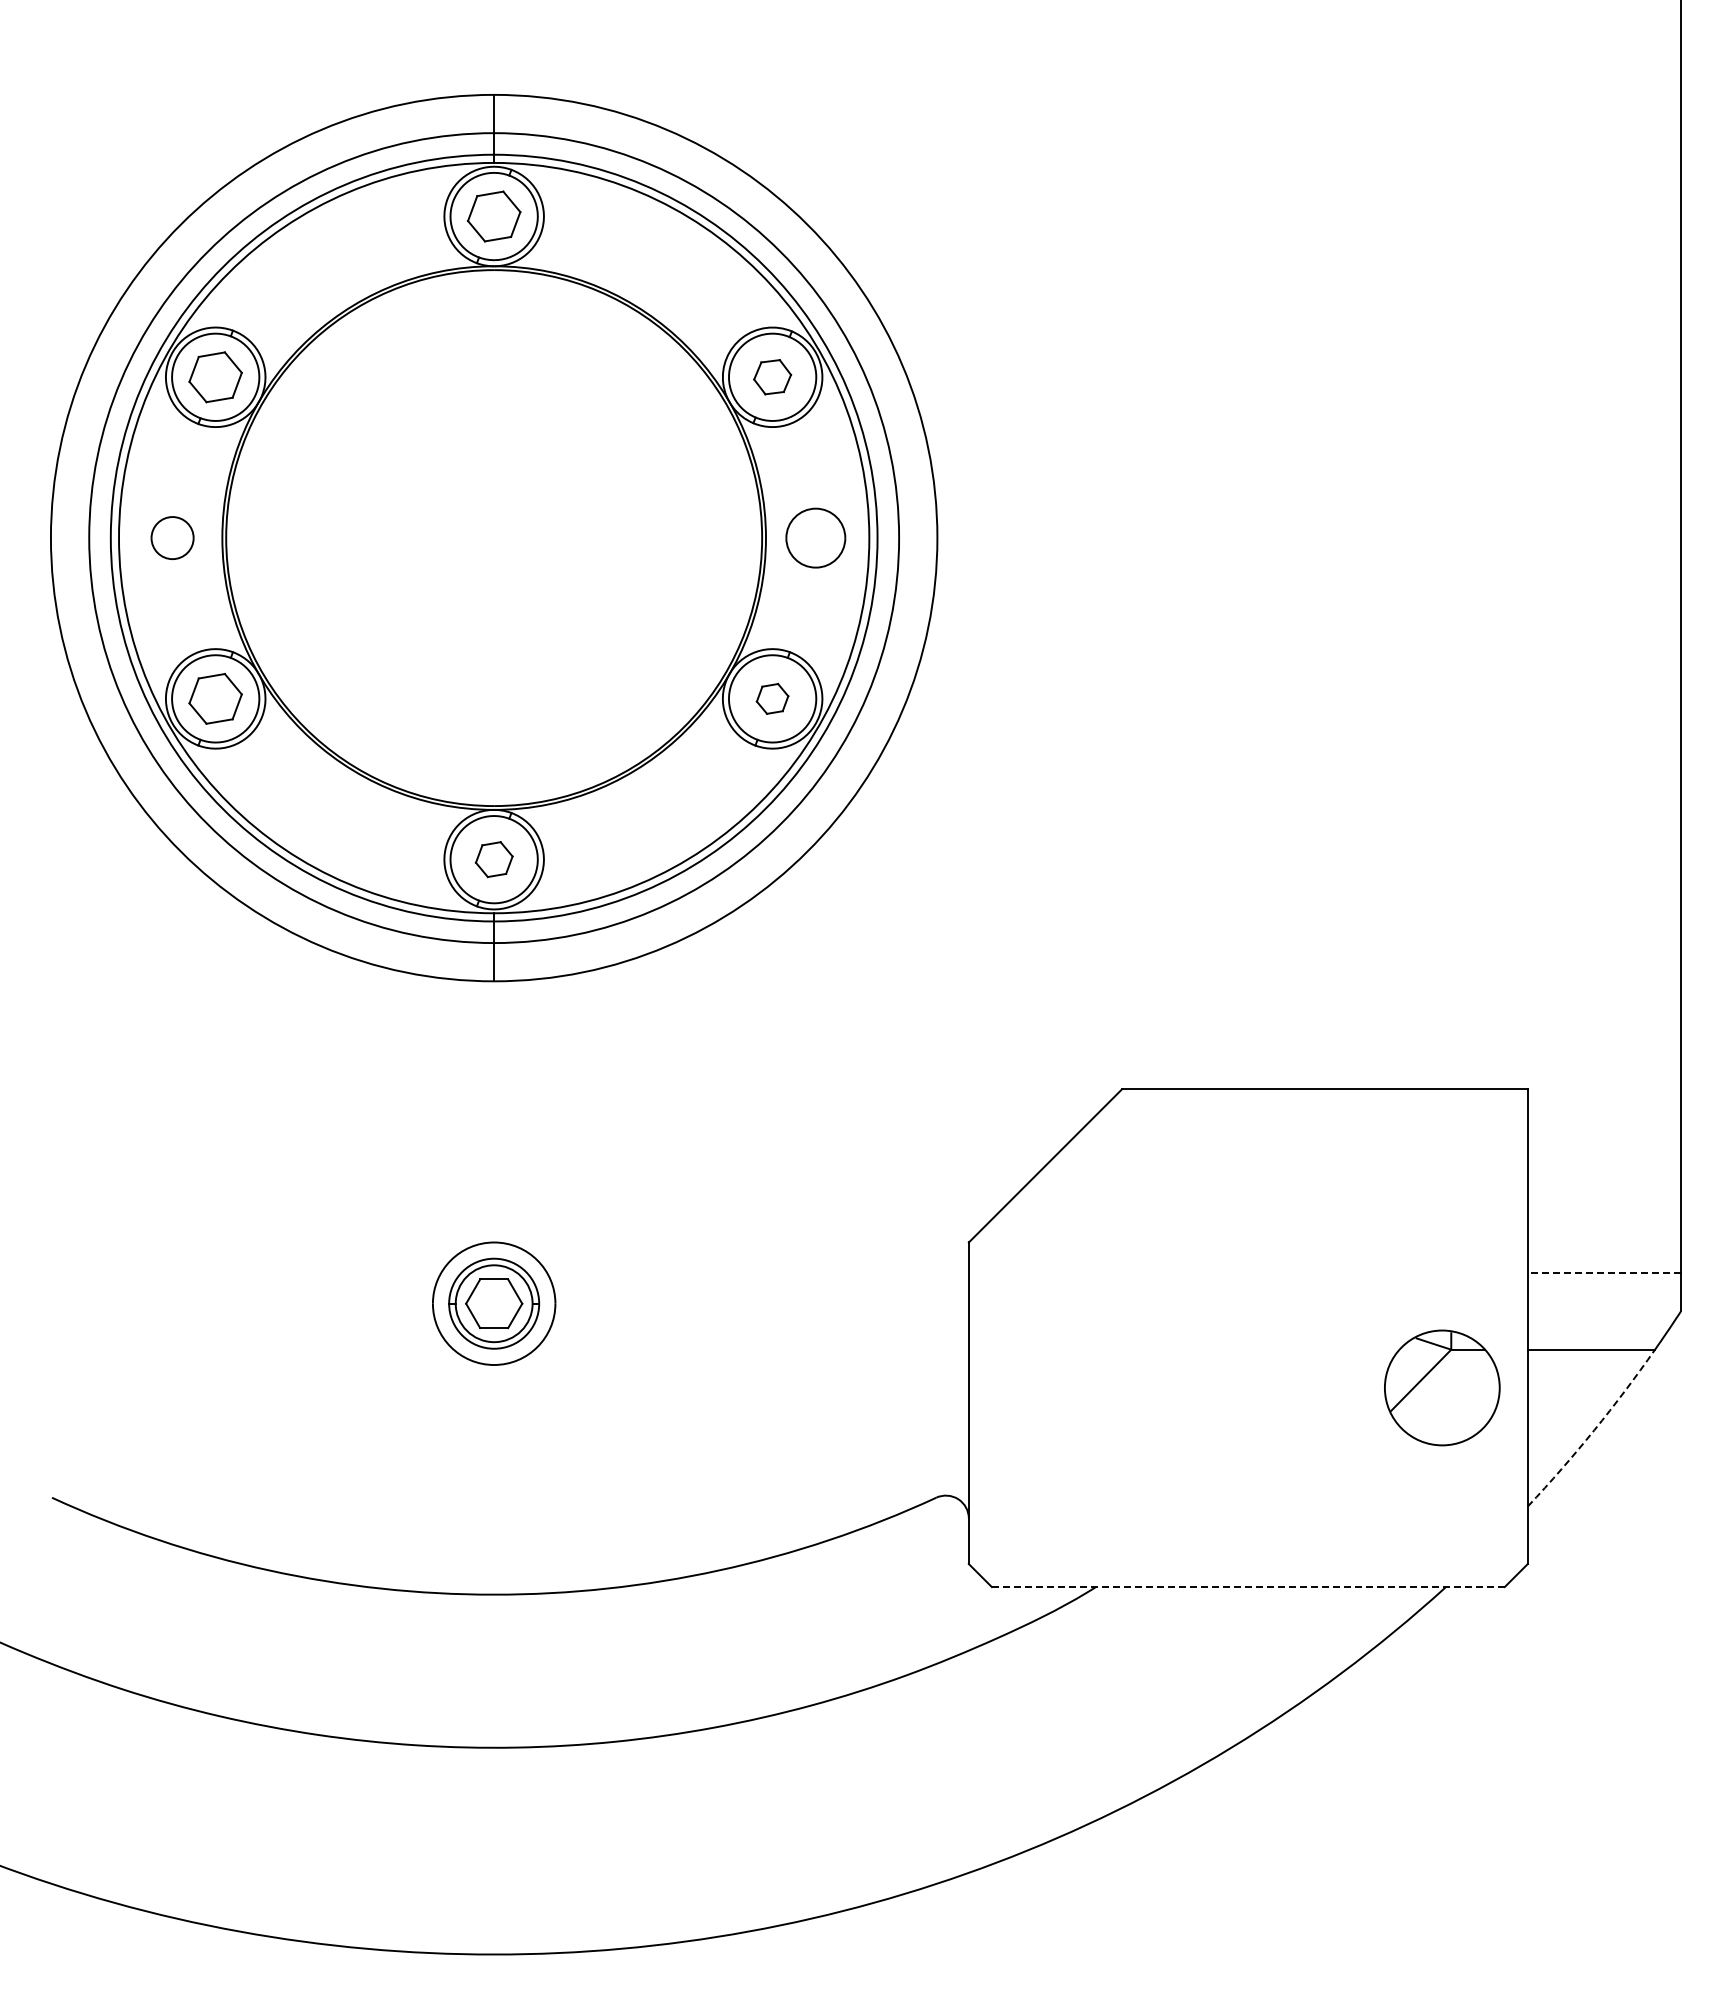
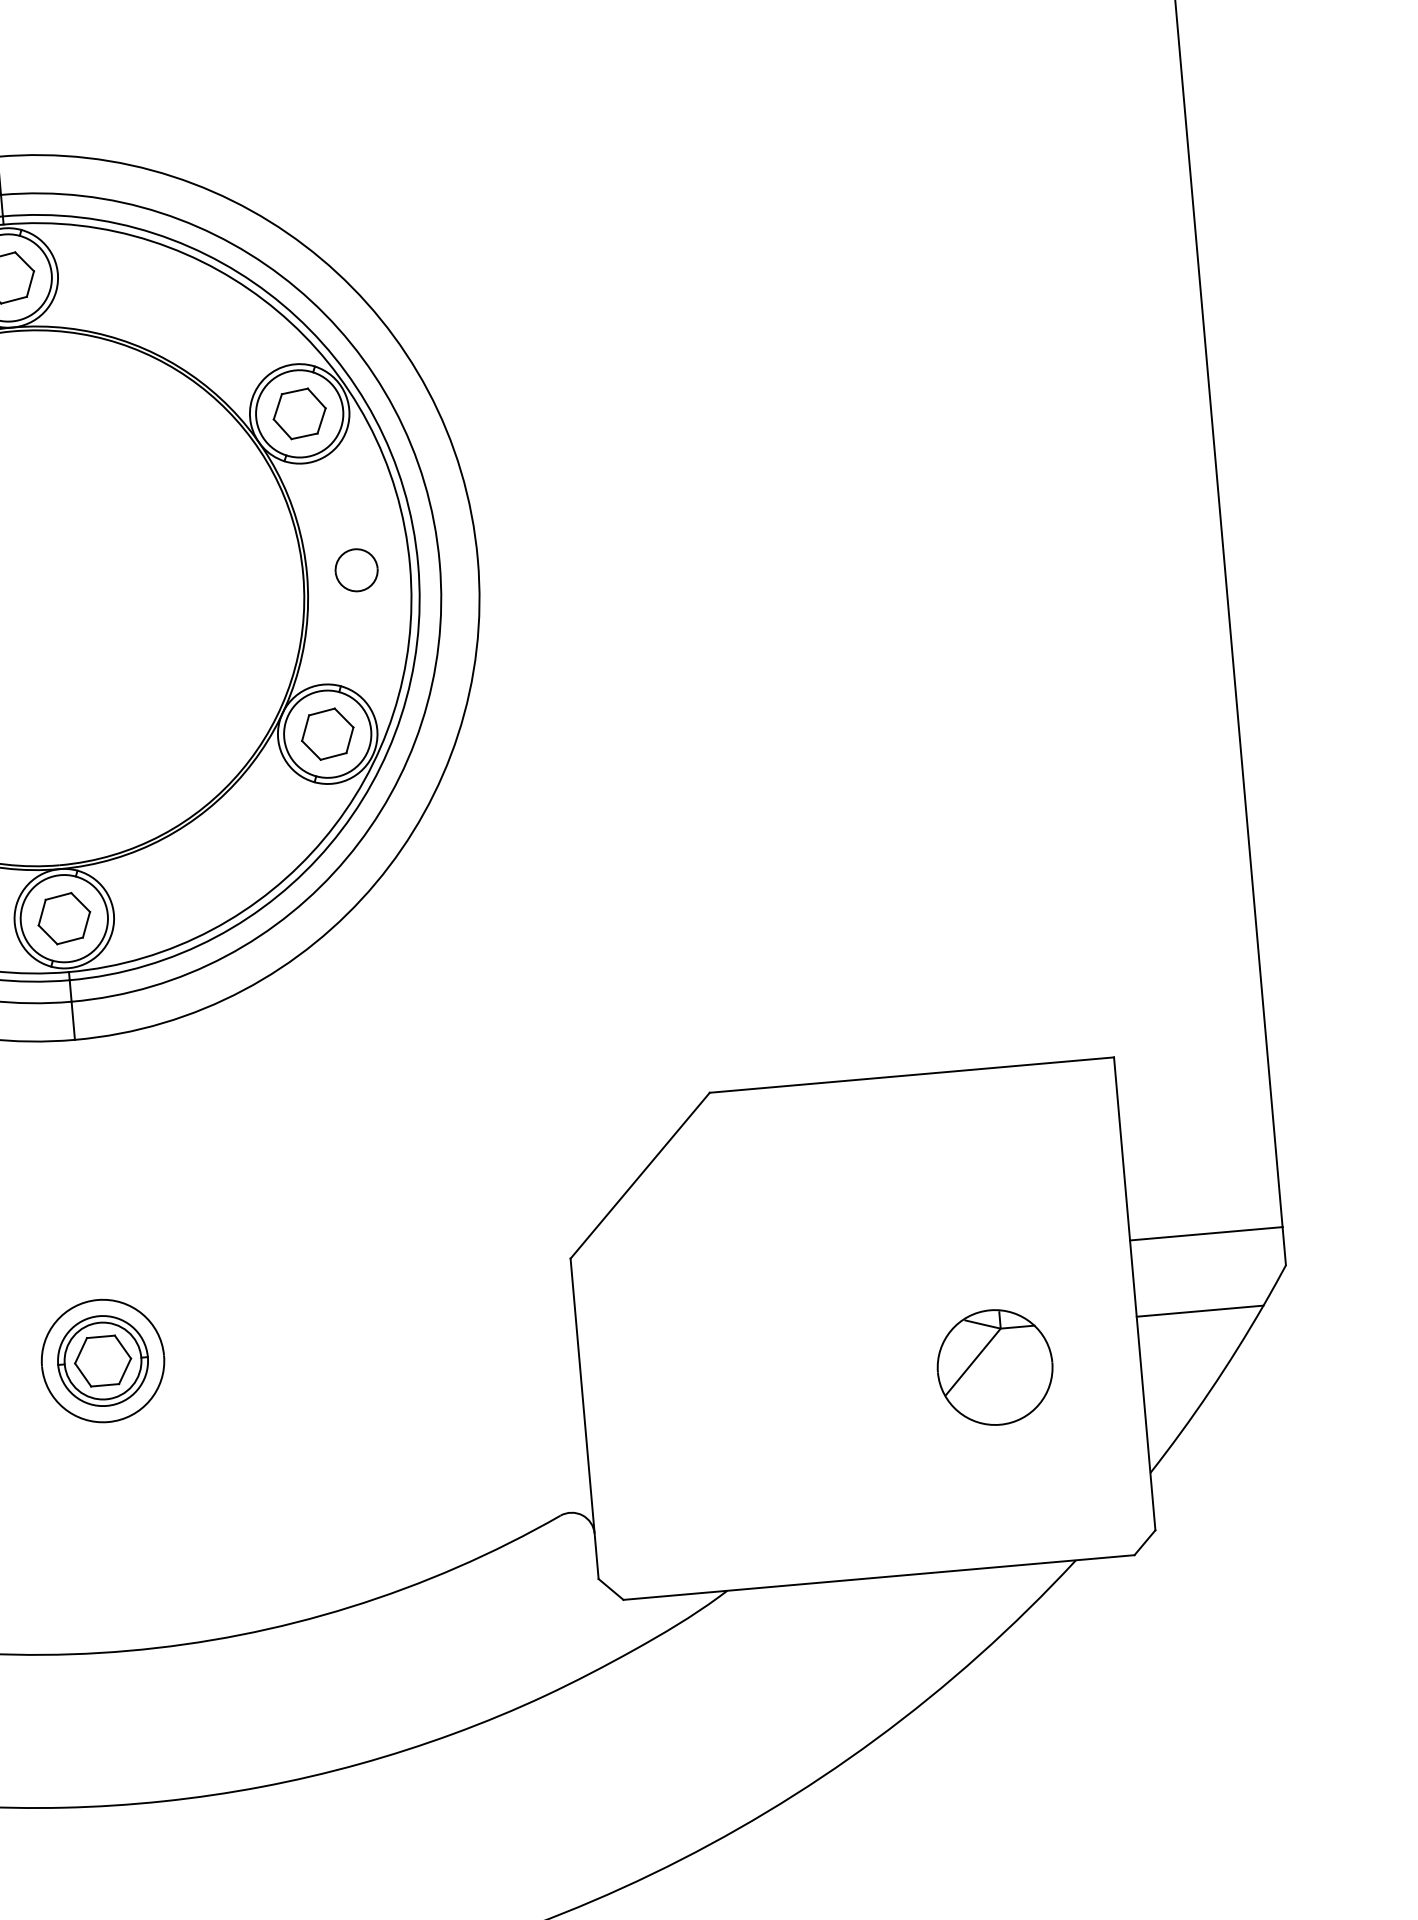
part: (772, 376) -> (299, 413), size x1.43
part: (815, 537) -> (356, 569), size x0.71
part: (772, 698) -> (327, 733), size x1.67
part: (494, 859) -> (64, 918), size x1.43
line: (1604, 1273) -> (1206, 1234), dashed -> solid
part: (1442, 1387) -> (995, 1367), moved
arc: (1594, 1430) -> (1210, 1391), dashed -> solid
line: (1248, 1587) -> (879, 1577), dashed -> solid

